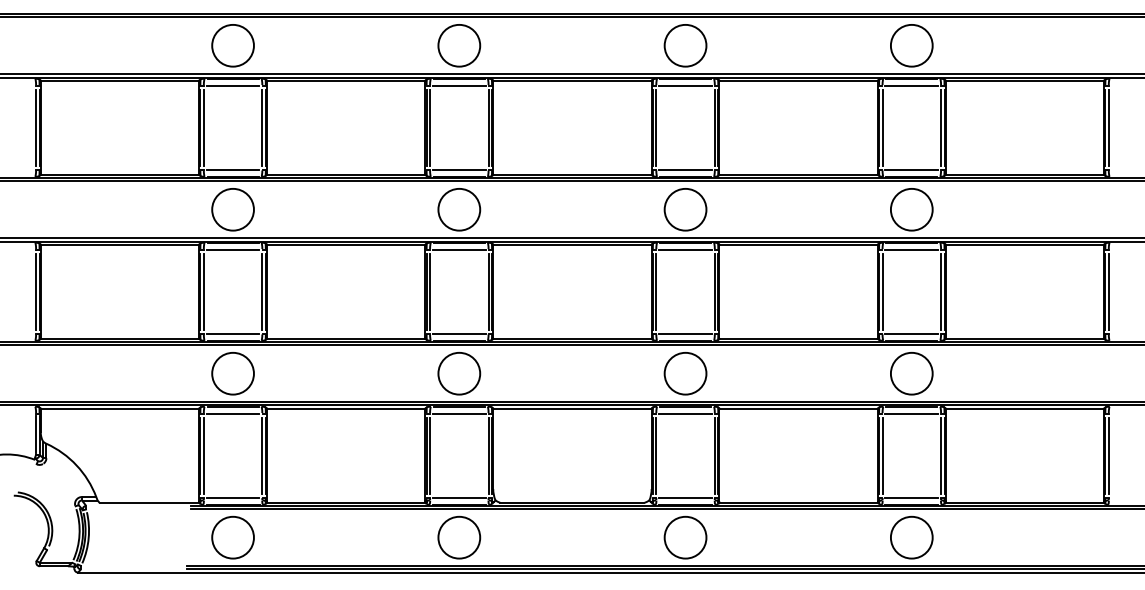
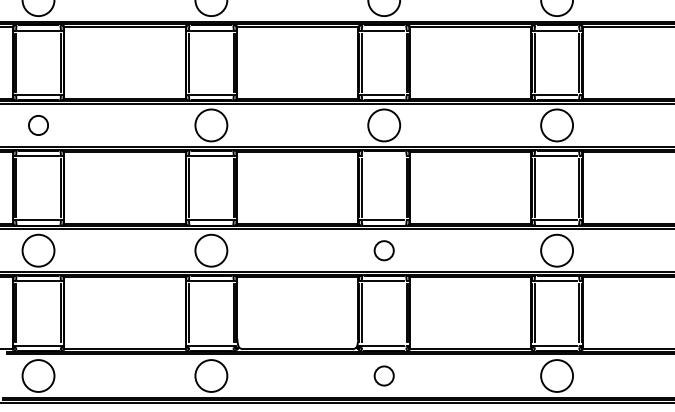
circle: (232, 209) -> (38, 125), size x0.6
line: (685, 249) -> (384, 155), removed
circle: (685, 373) -> (384, 250), size x0.6
circle: (685, 537) -> (384, 375), size x0.6

